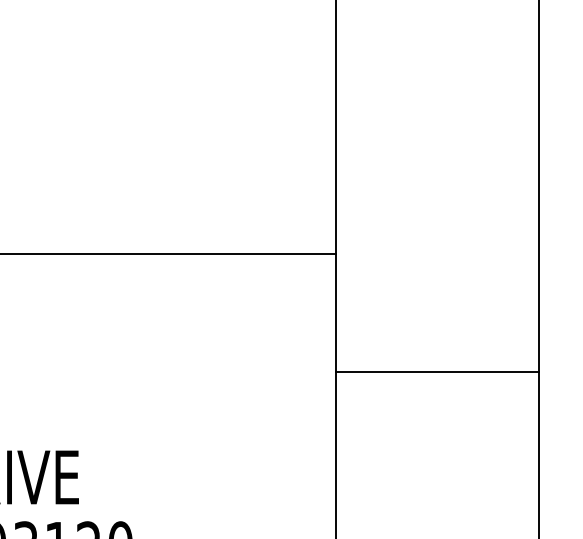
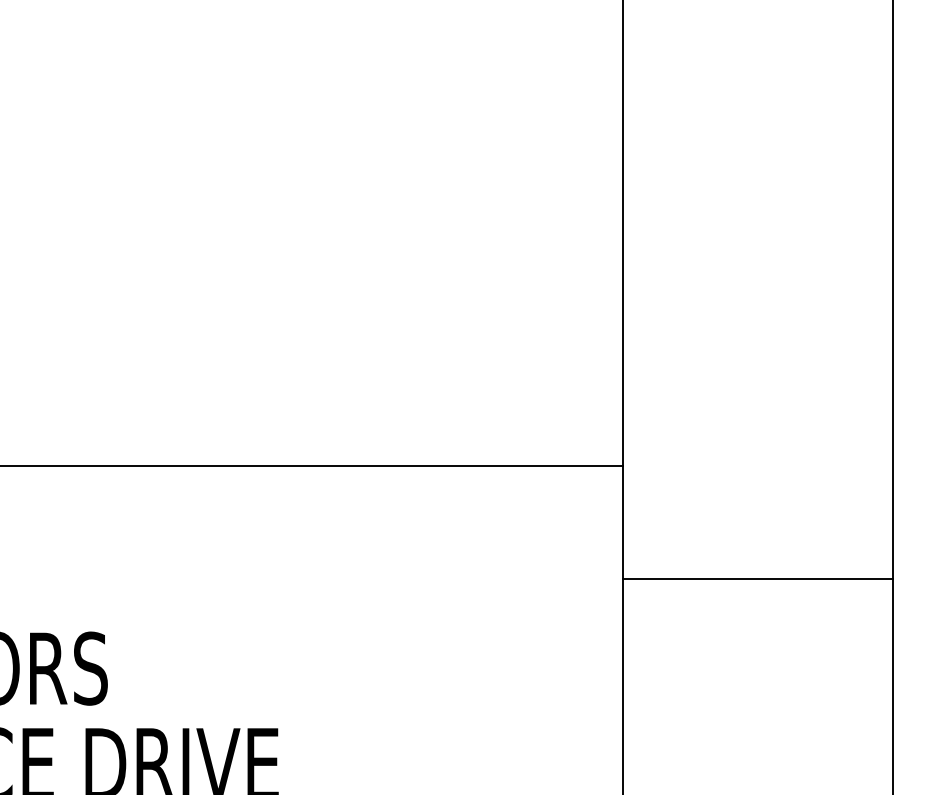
line: (437, 371) -> (757, 578), moved

